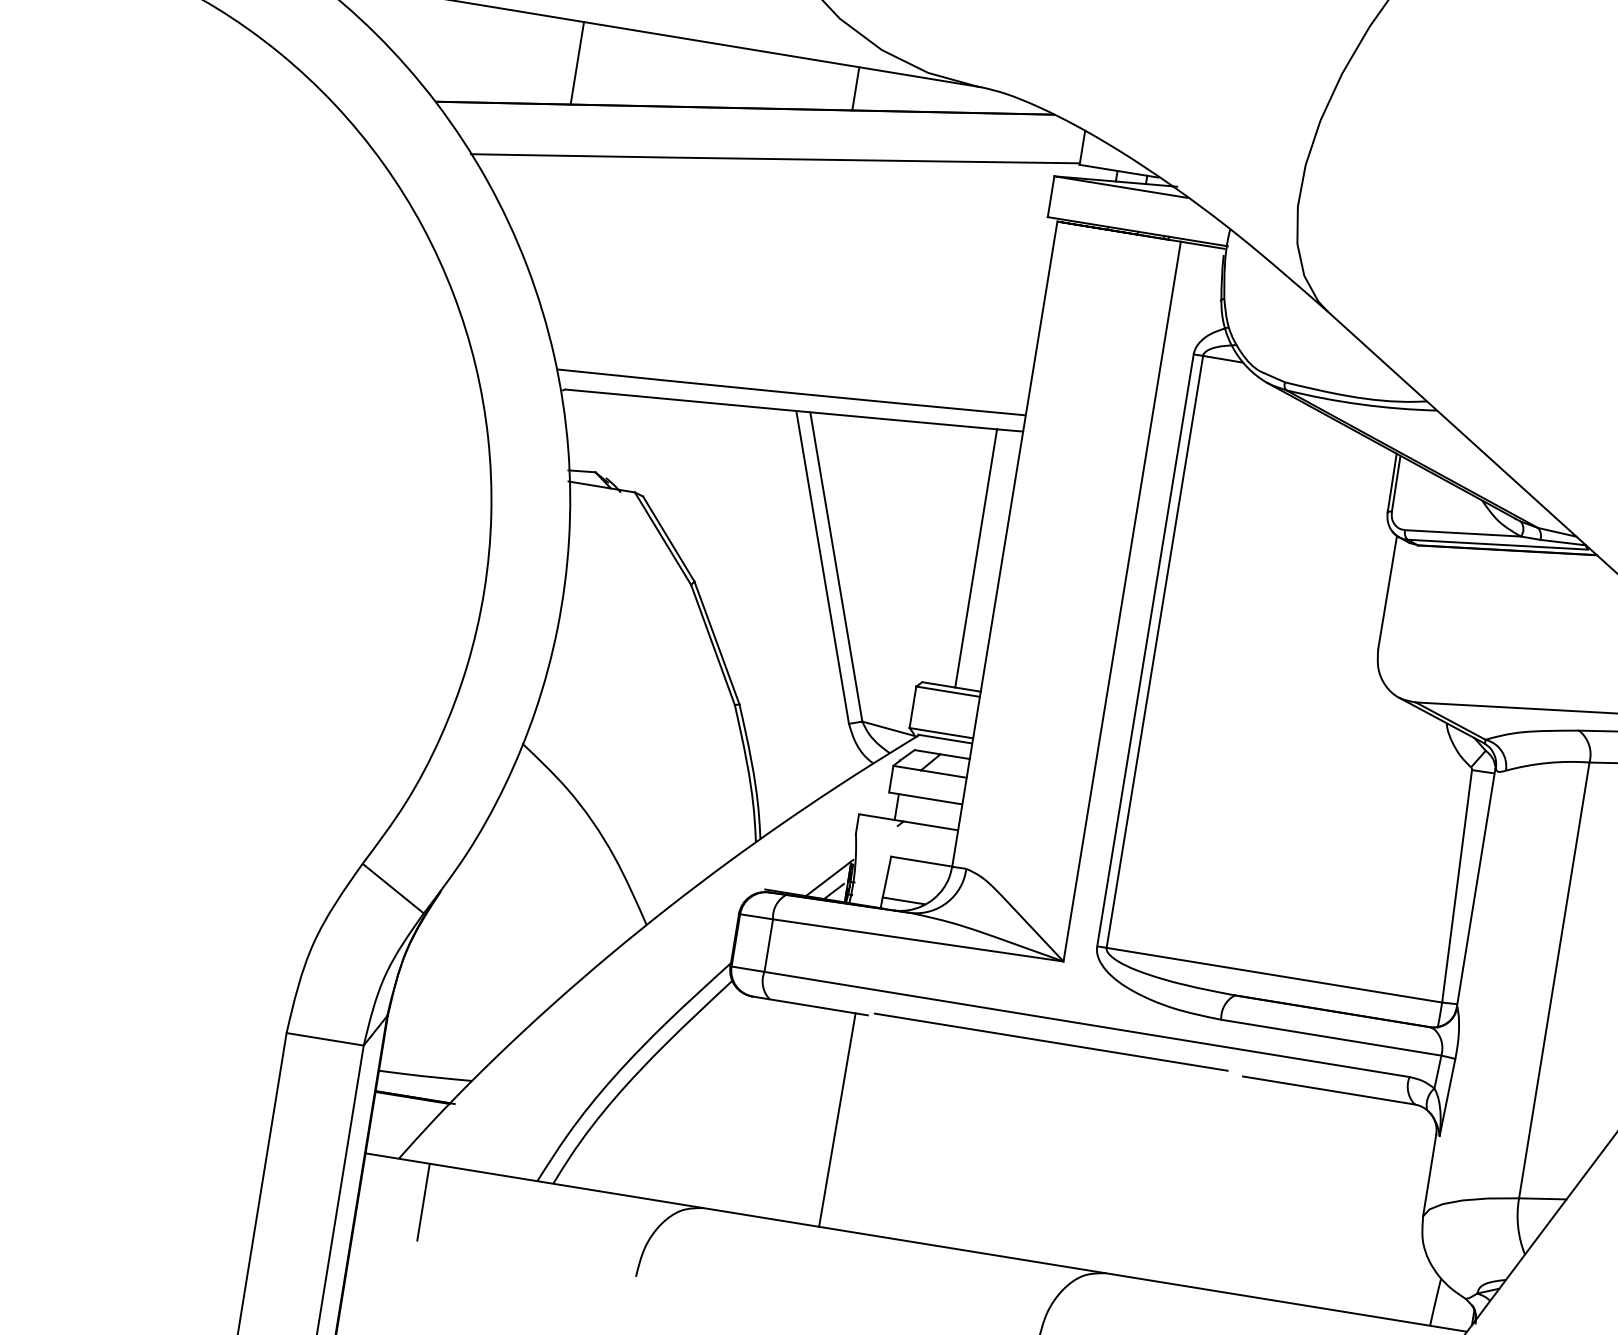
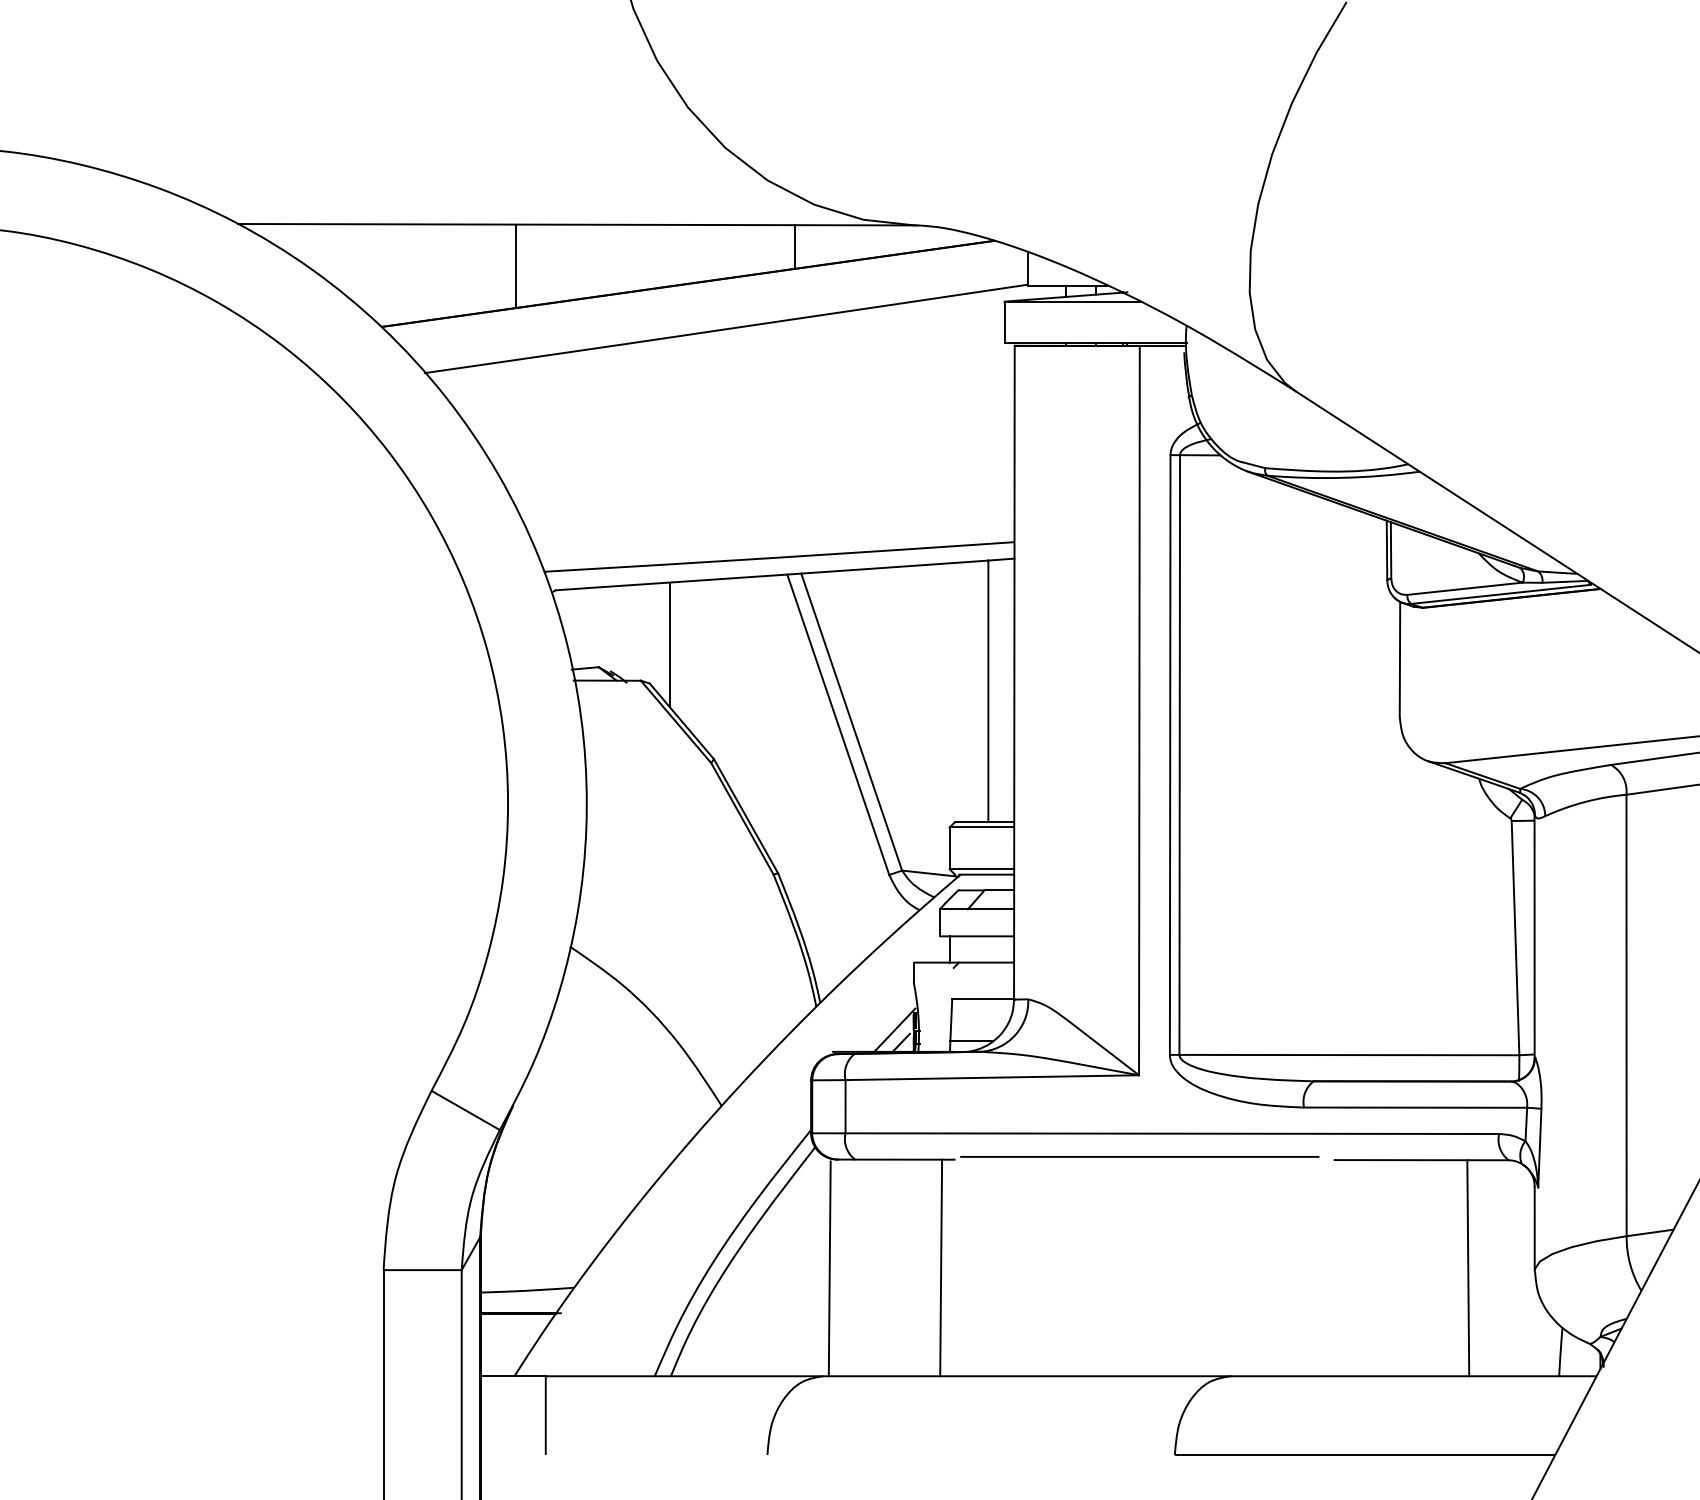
line: (668, 461) -> (669, 644), added
line: (727, 1102) -> (829, 1268), added
line: (1357, 1204) -> (1468, 1268), added

